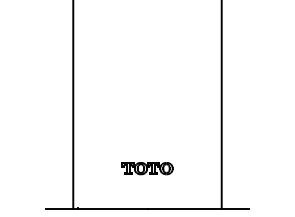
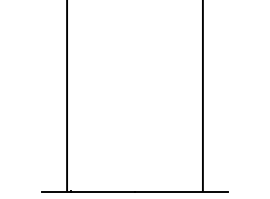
part: (147, 168) -> (135, 154), removed

